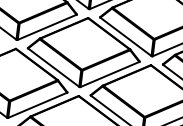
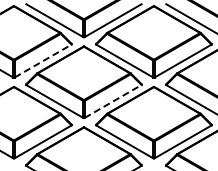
line: (47, 27) -> (43, 61), solid -> dashed
line: (110, 74) -> (113, 101), solid -> dashed

